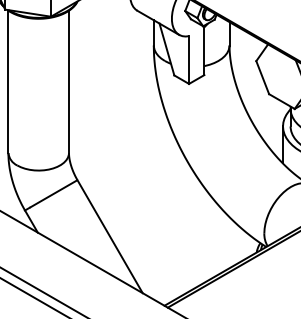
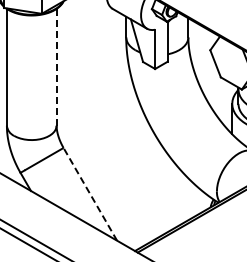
line: (68, 80) -> (56, 66), solid -> dashed
line: (110, 236) -> (90, 194), solid -> dashed

